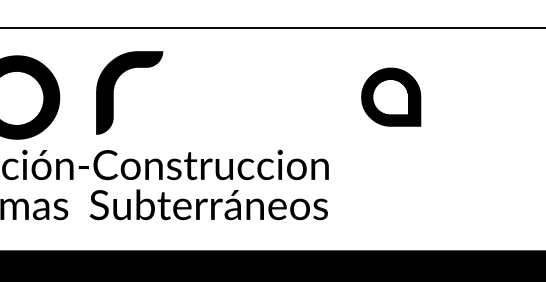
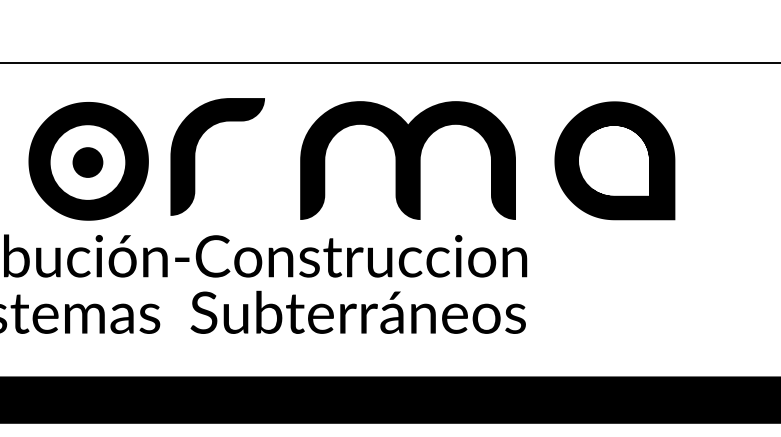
part: (113, 92) -> (195, 156), moved
fill: (244, 96) -> (408, 160), added
part: (390, 96) -> (614, 160), size x1.43
fill: (16, 98) -> (87, 162), added

